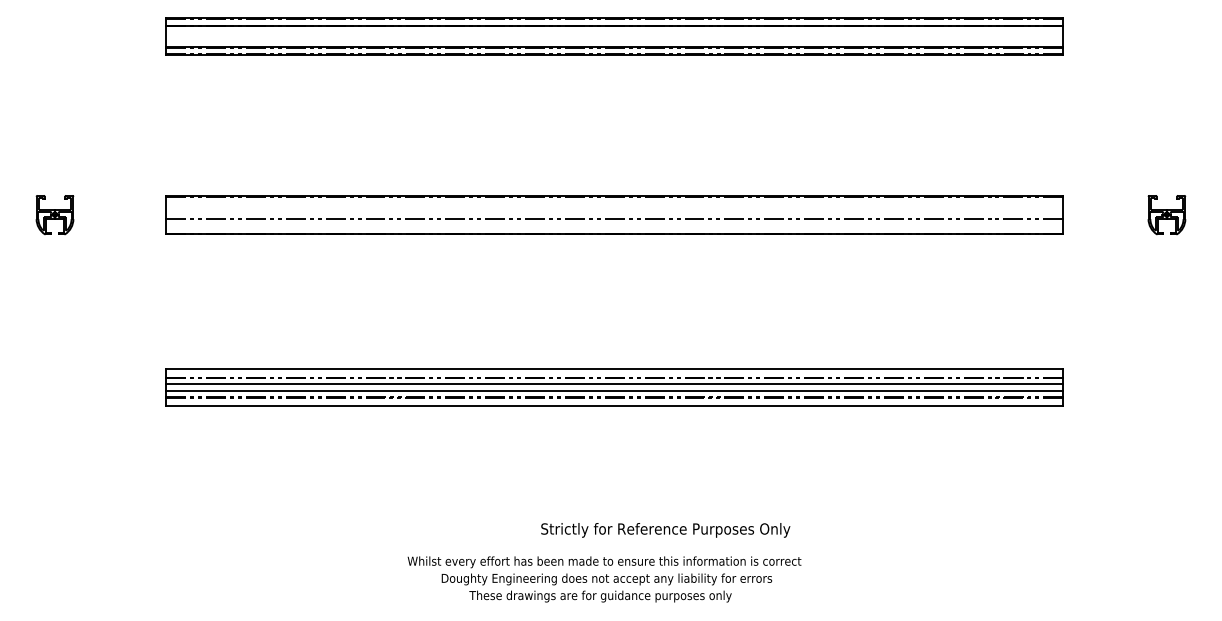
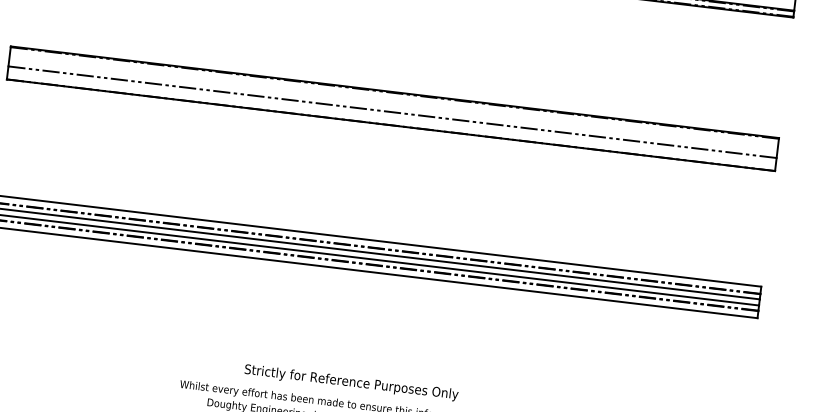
text: (665, 530) -> (351, 382), moved

